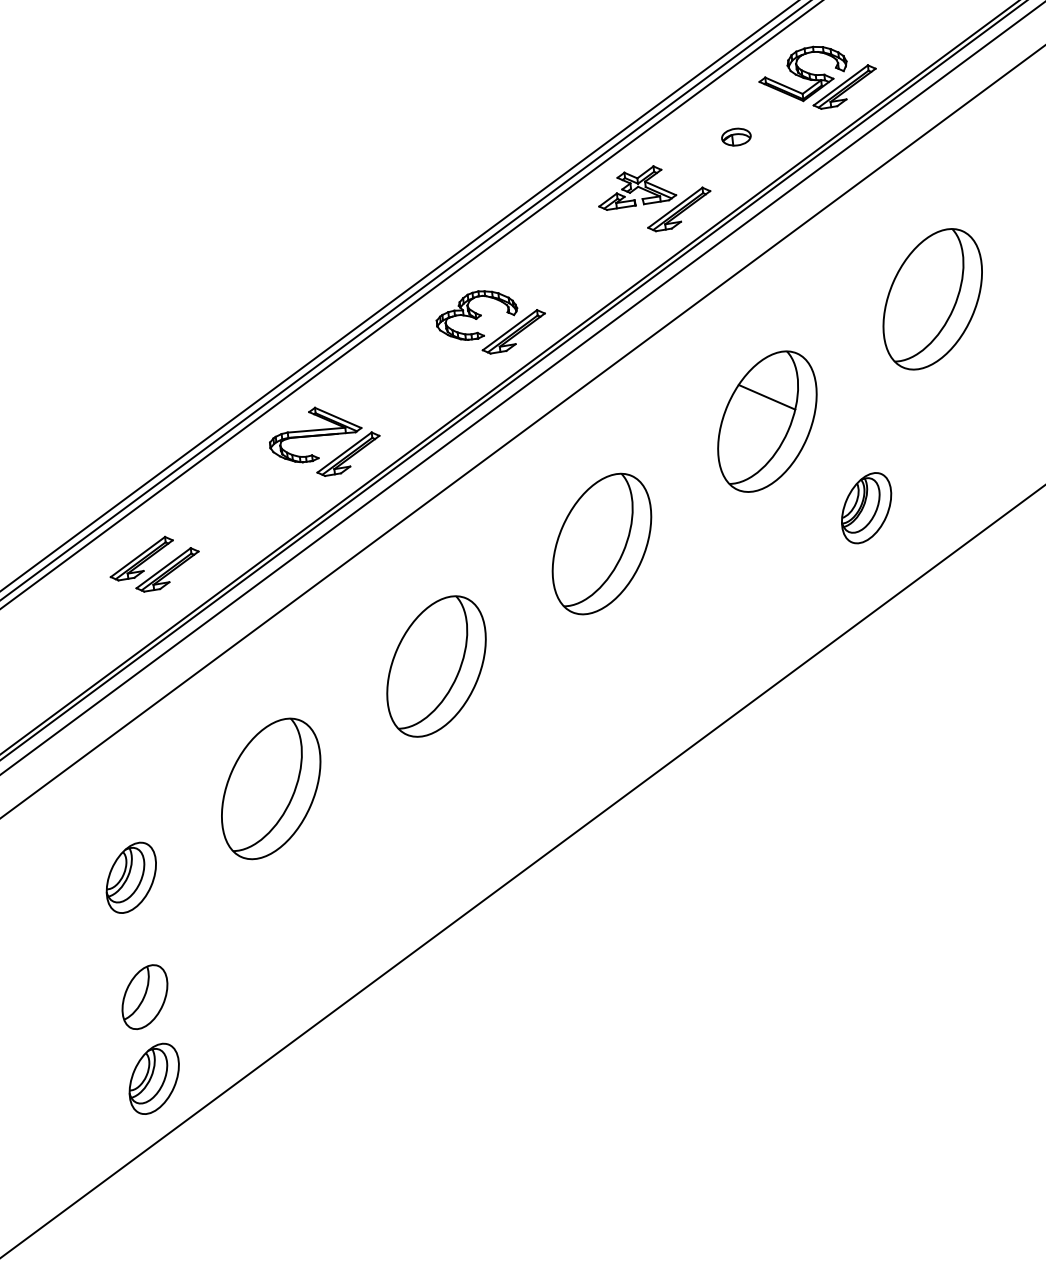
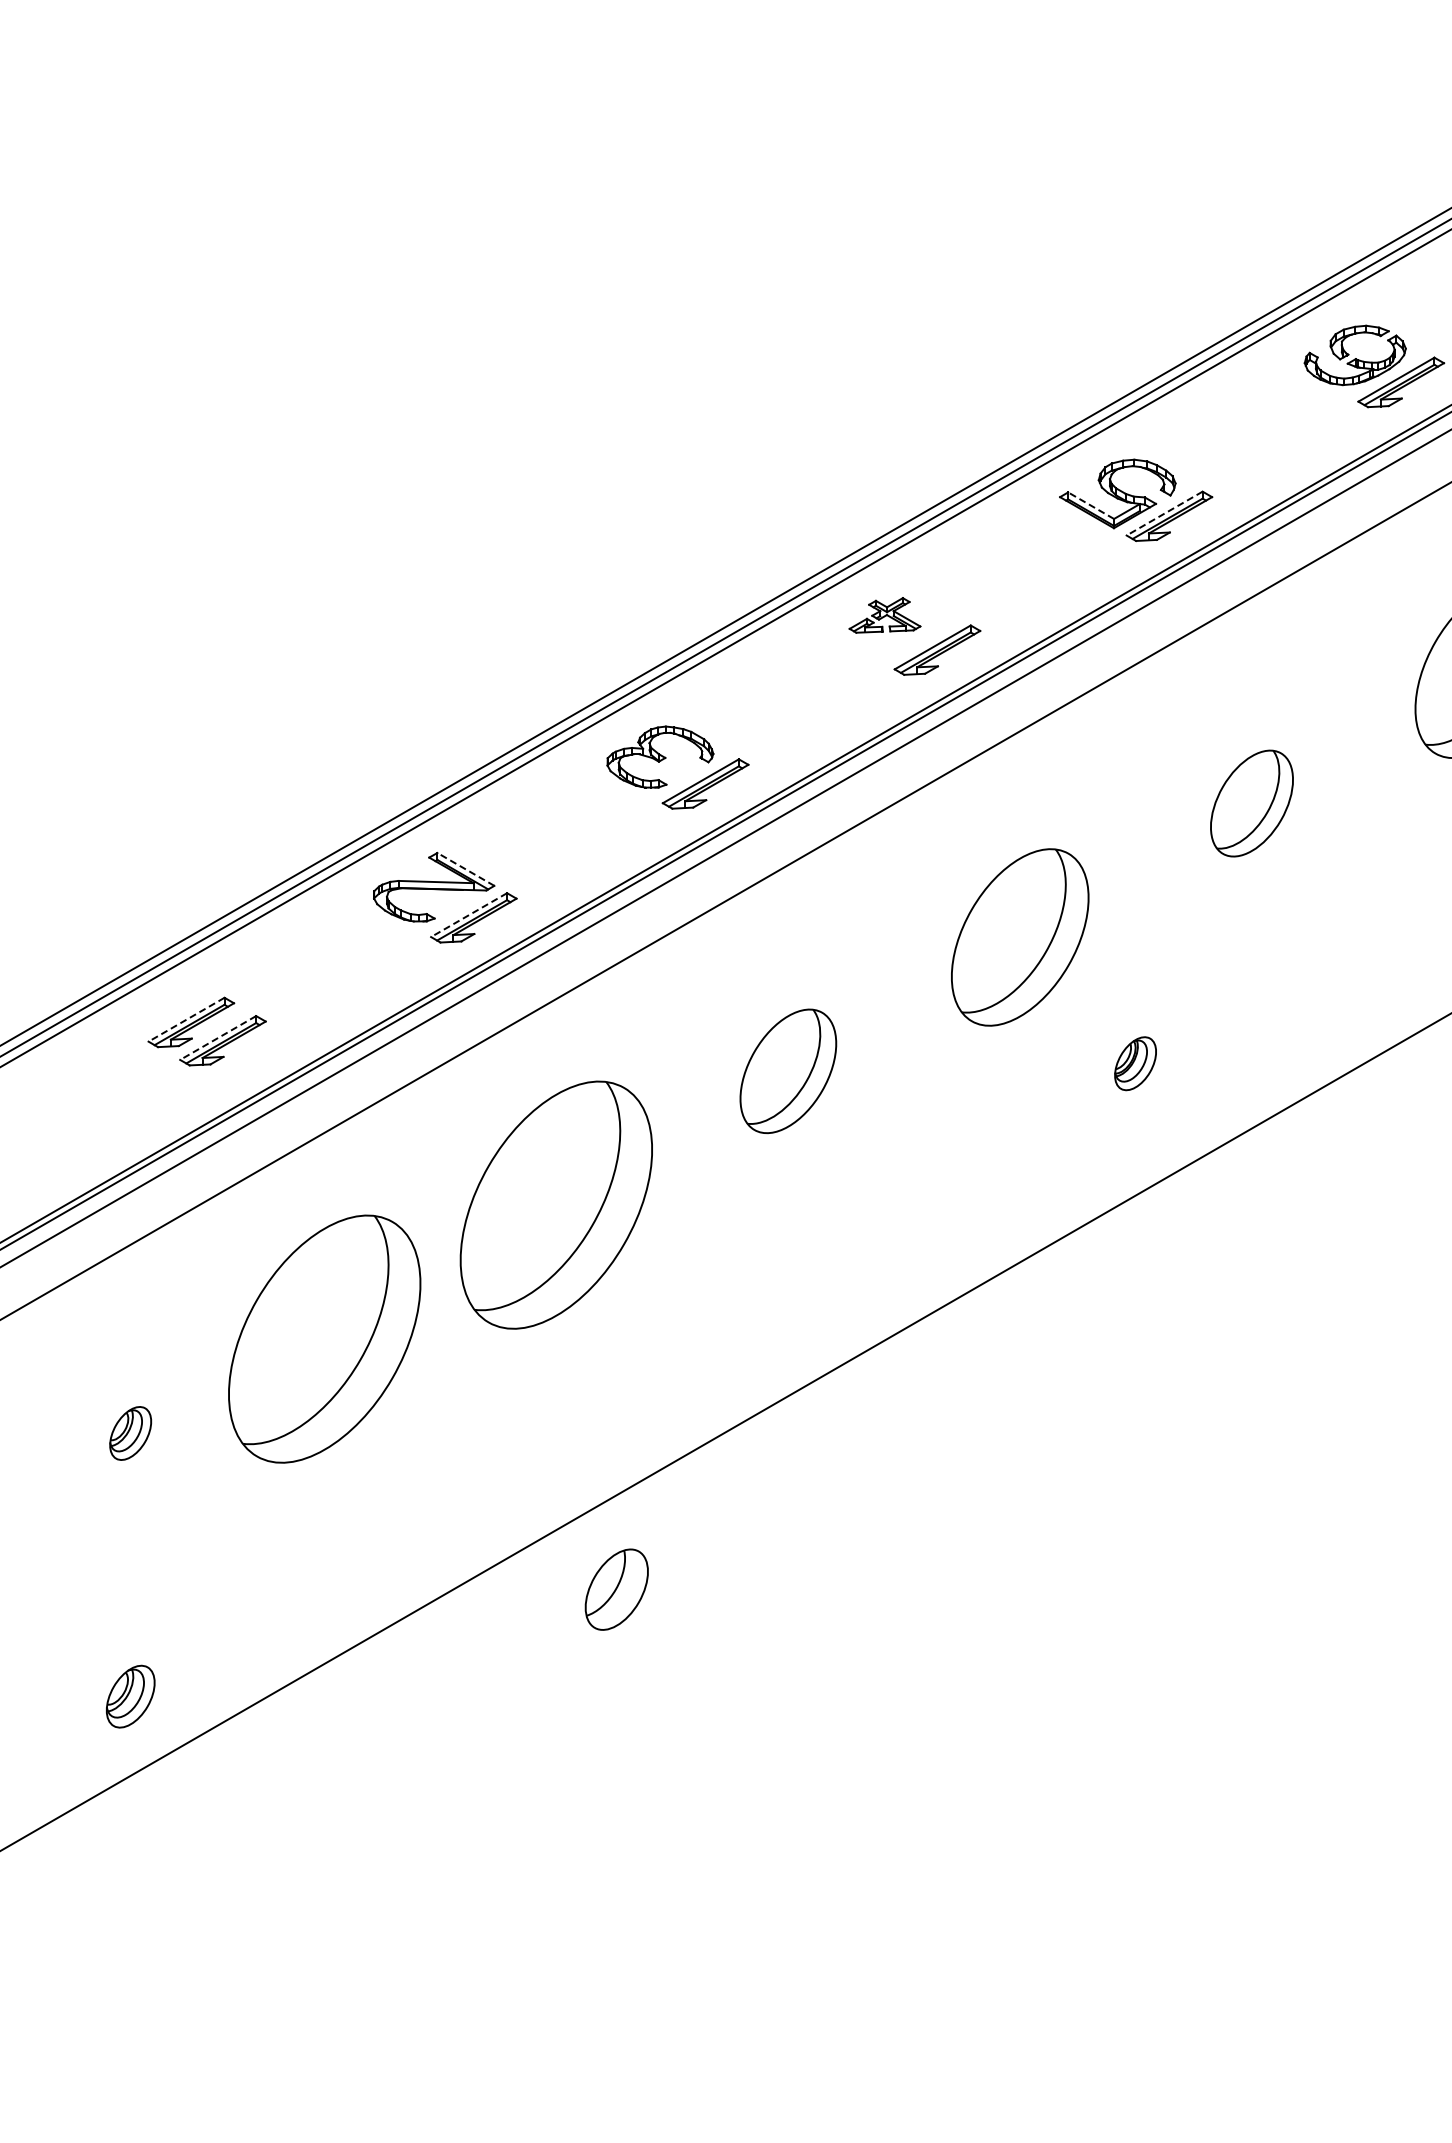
line: (784, 85) -> (1091, 505), solid -> dashed
line: (840, 85) -> (1164, 513), solid -> dashed
part: (735, 136) -> (1021, 564), removed
part: (635, 187) -> (884, 615), size x0.7
part: (932, 299) -> (1251, 803), size x0.6
line: (767, 396) -> (1023, 905), removed
line: (337, 418) -> (465, 869), solid -> dashed
line: (344, 452) -> (469, 915), solid -> dashed
part: (866, 507) -> (1135, 1063), size x0.6
part: (602, 544) -> (788, 1071), size x0.7
line: (137, 556) -> (186, 1019), solid -> dashed
line: (163, 568) -> (218, 1038), solid -> dashed
part: (436, 666) -> (556, 1205), size x1.4
part: (271, 788) -> (324, 1338), size x1.4
part: (131, 877) -> (130, 1433), size x0.6
part: (144, 997) -> (616, 1589), moved
part: (154, 1078) -> (130, 1696), size x0.7

